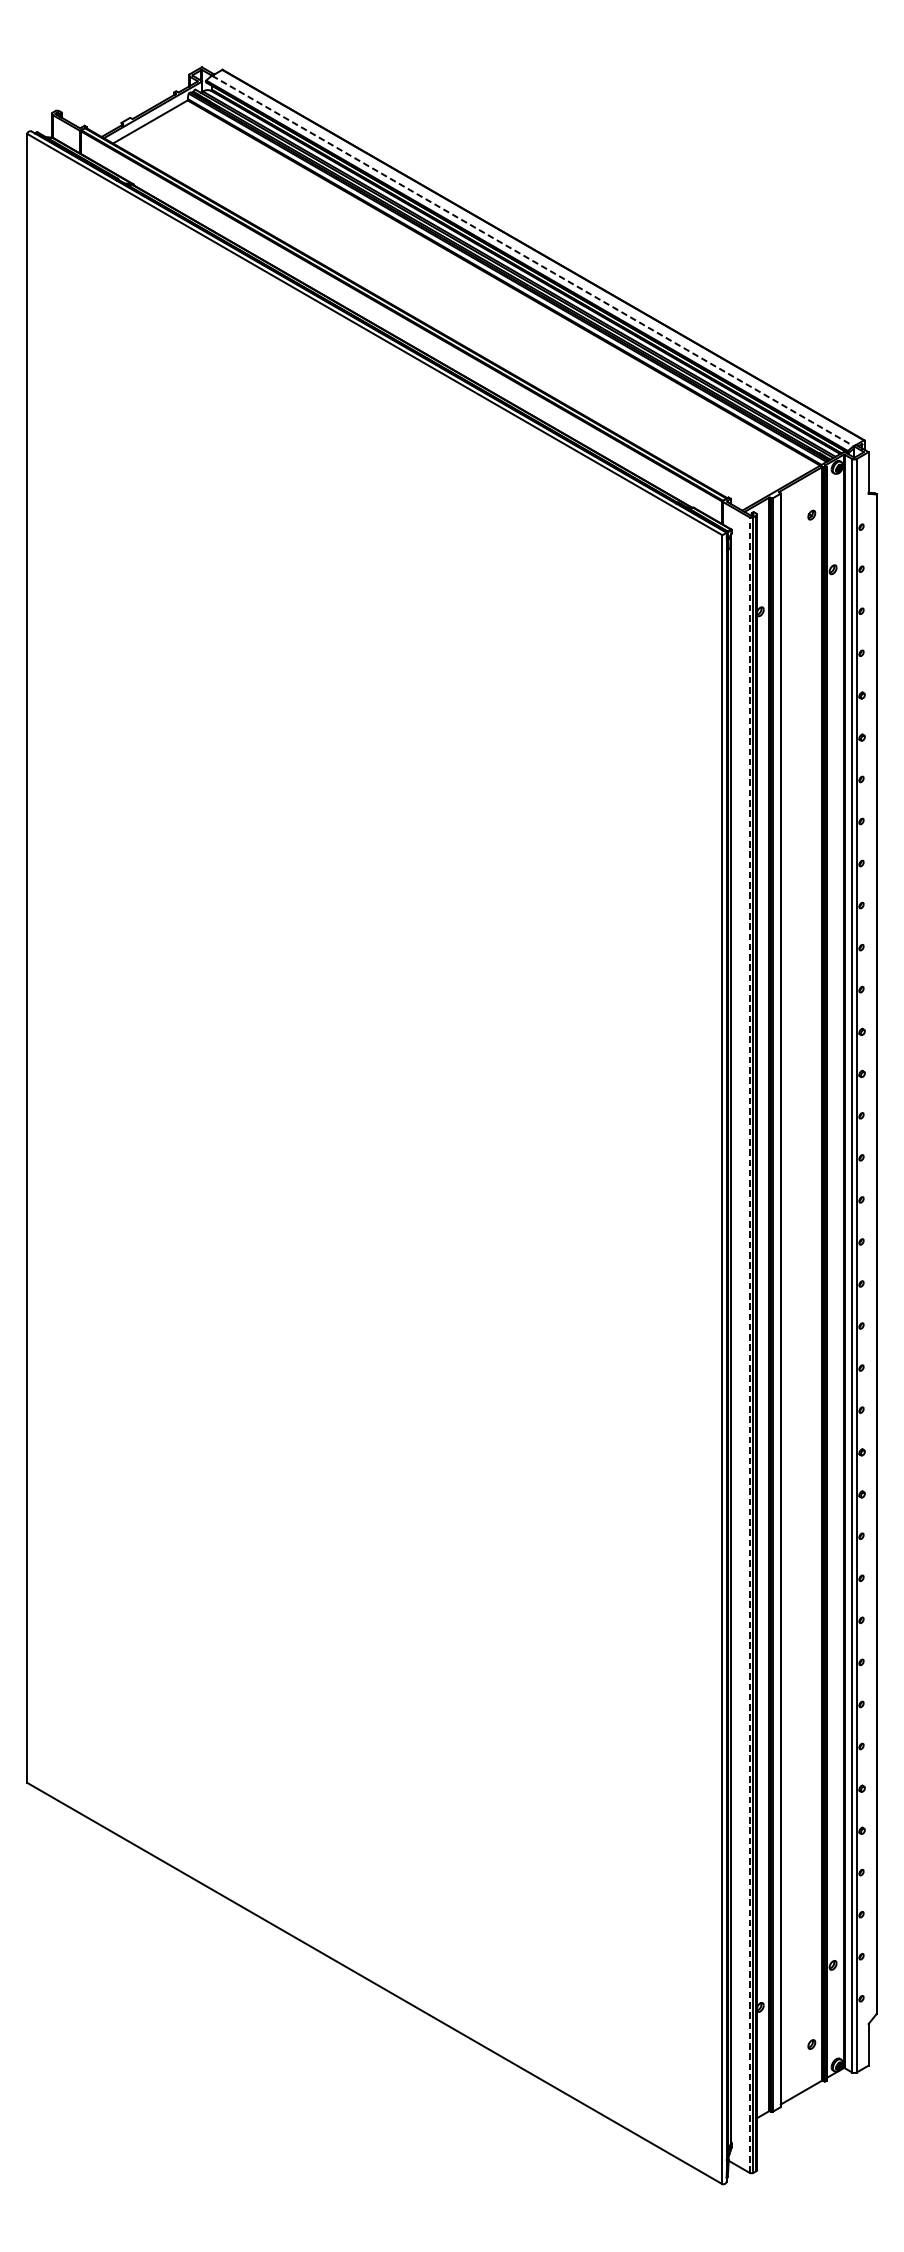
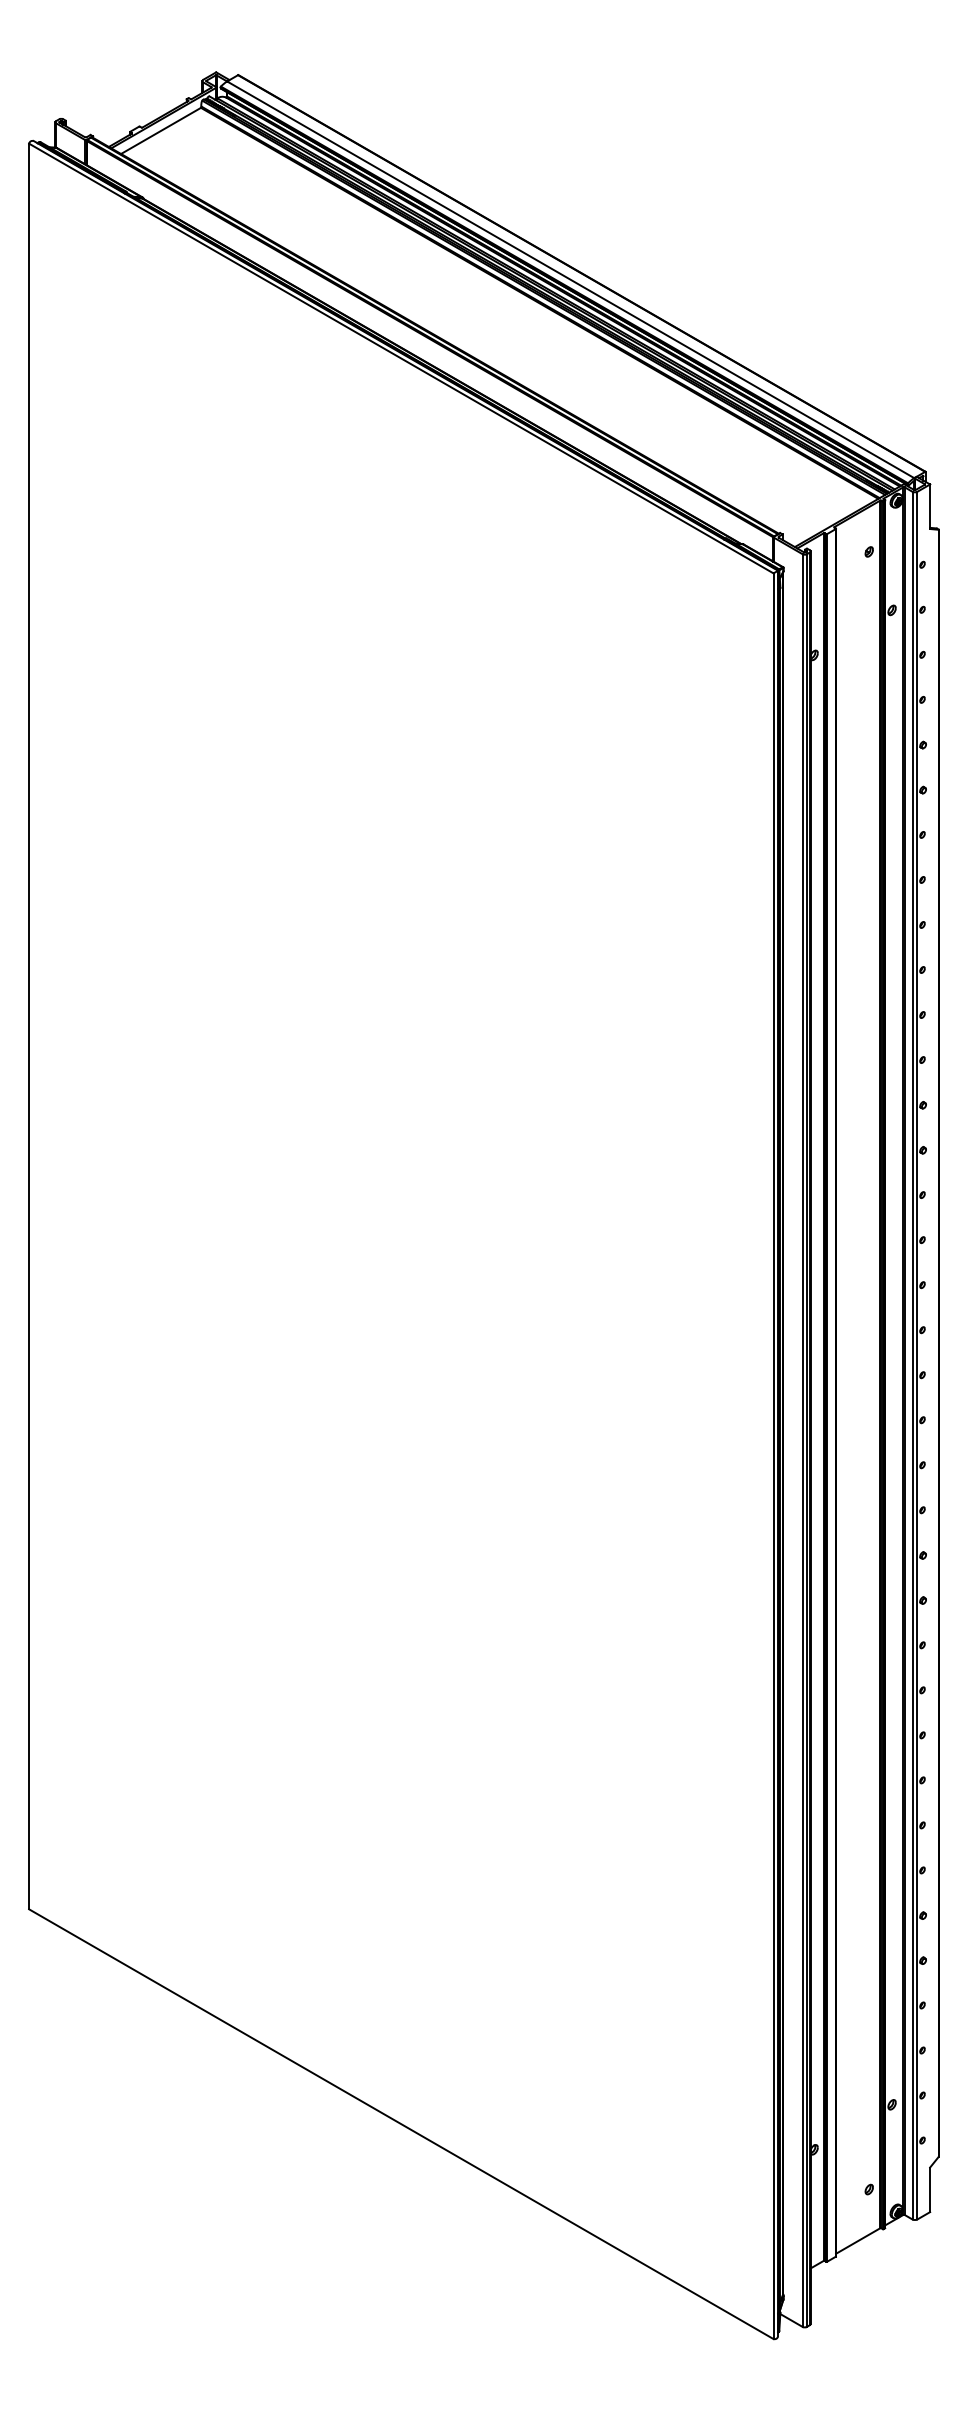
line: (532, 260) -> (570, 279), dashed -> solid
line: (749, 1344) -> (802, 1440), dashed -> solid

